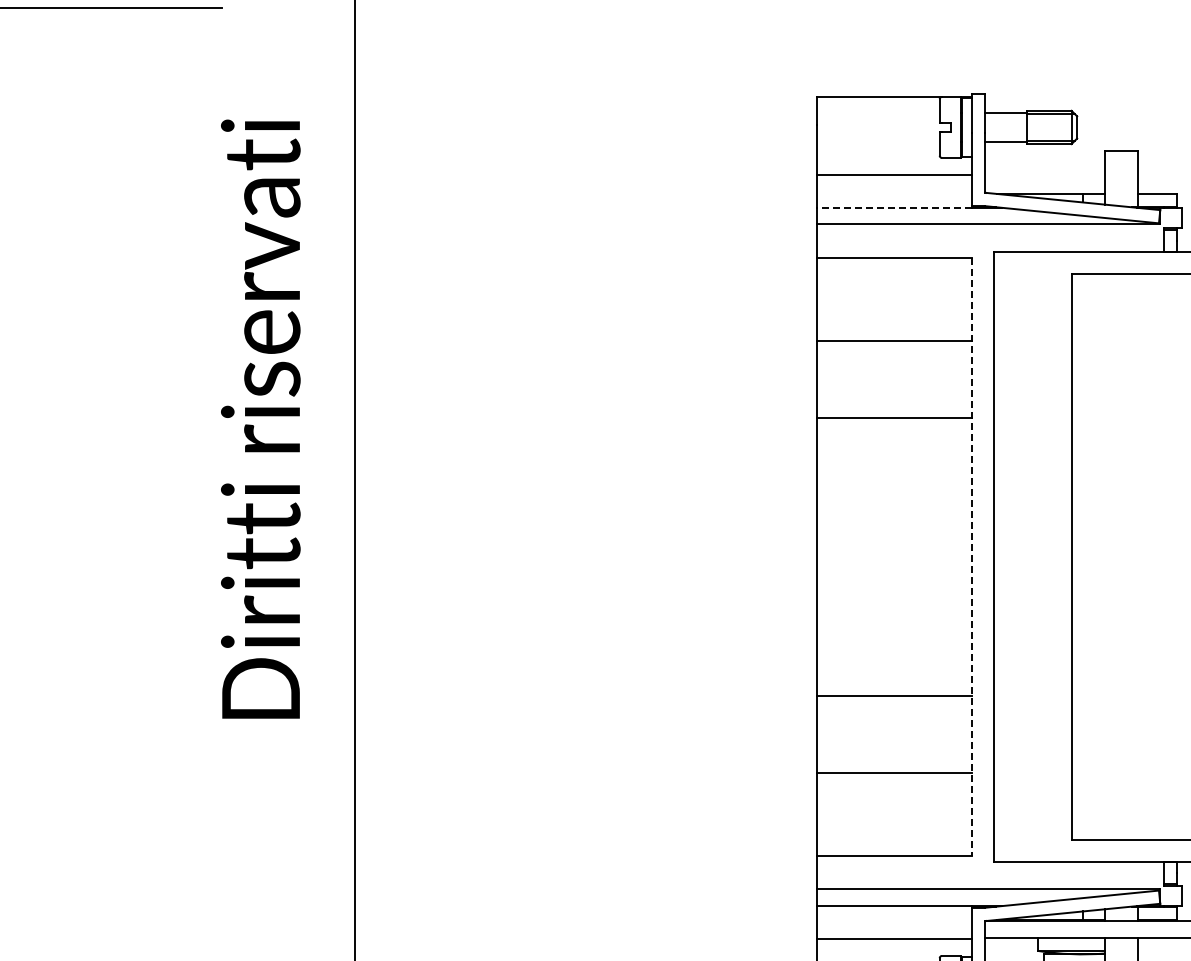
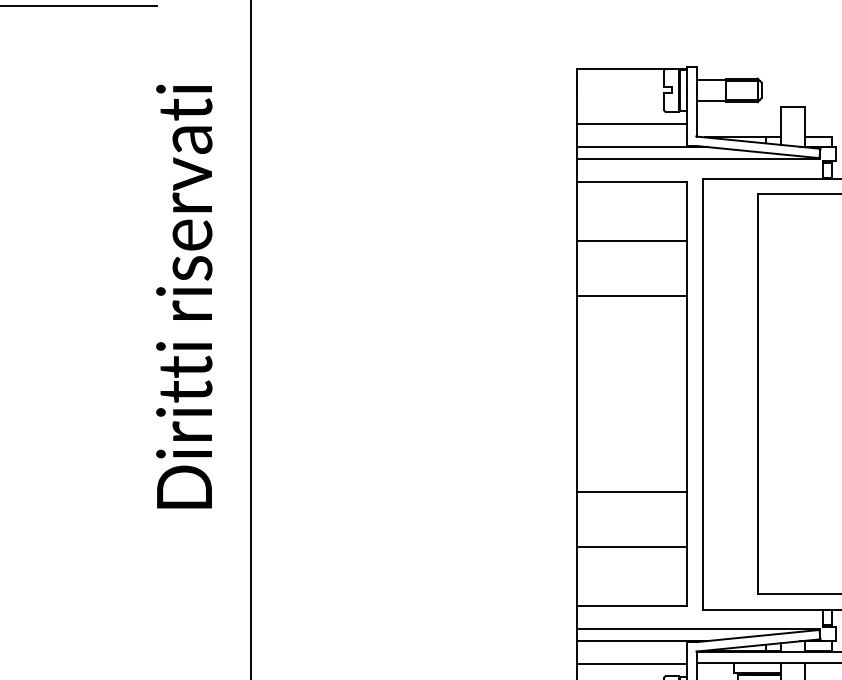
line: (894, 207) -> (632, 146), dashed -> solid
line: (971, 557) -> (686, 394), dashed -> solid

